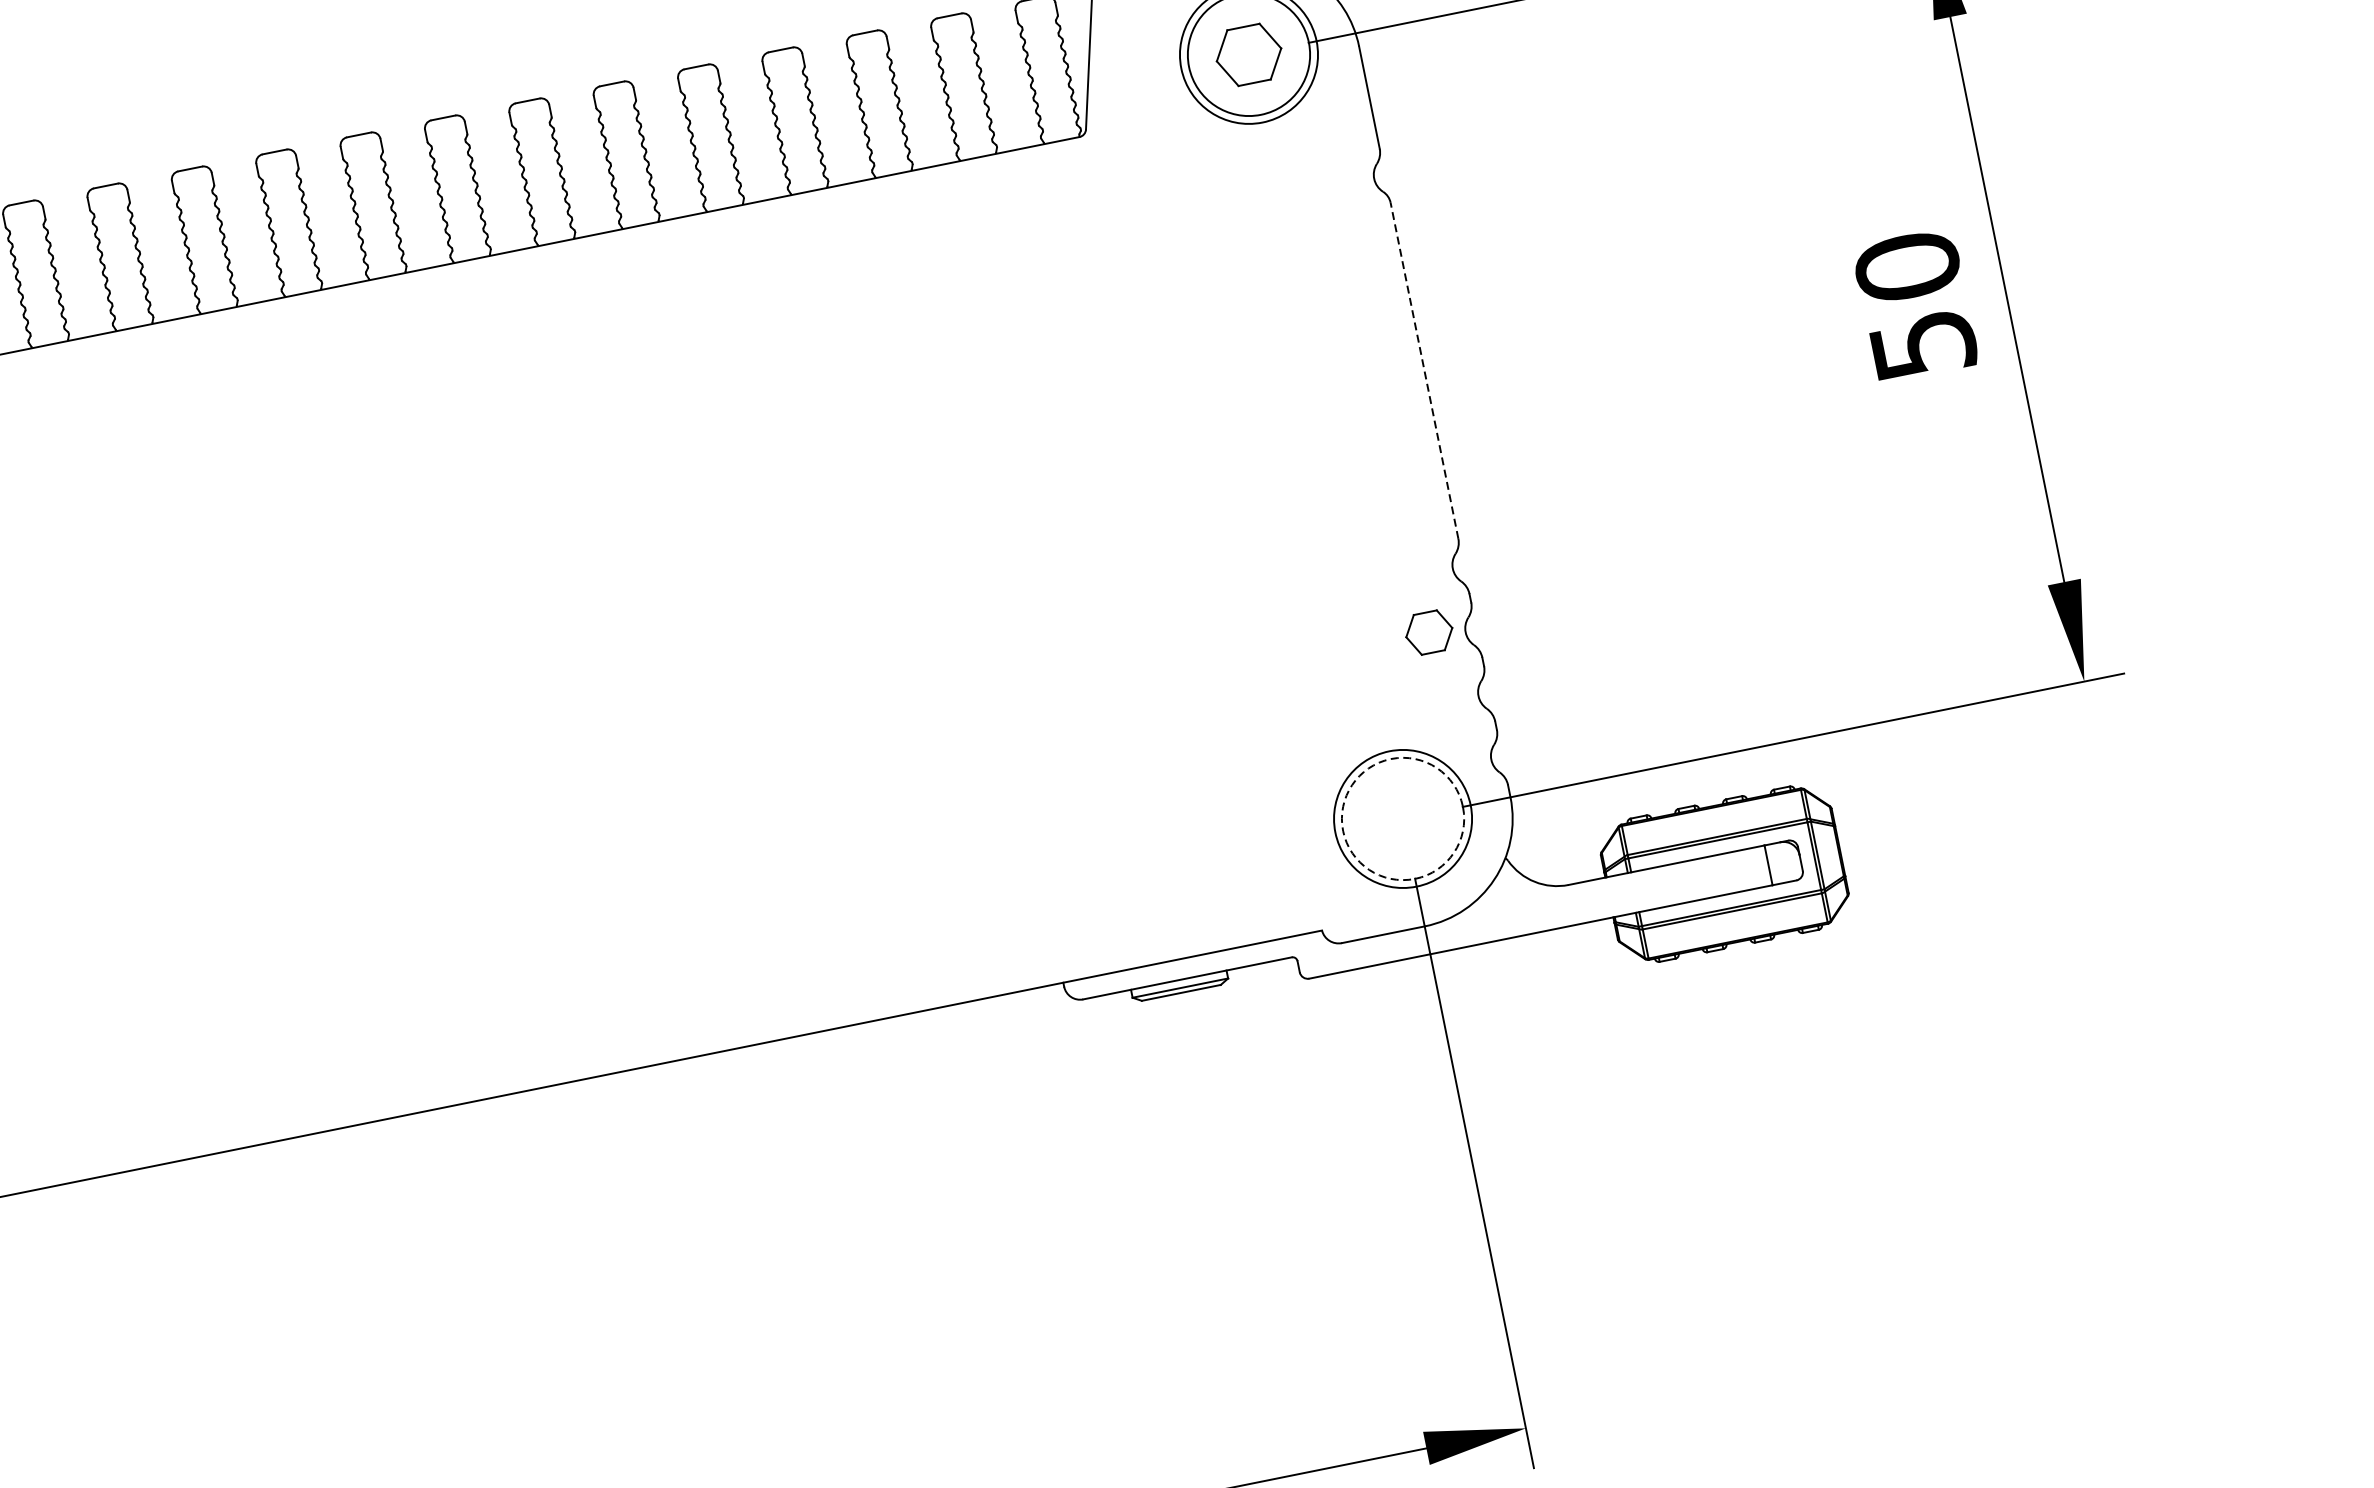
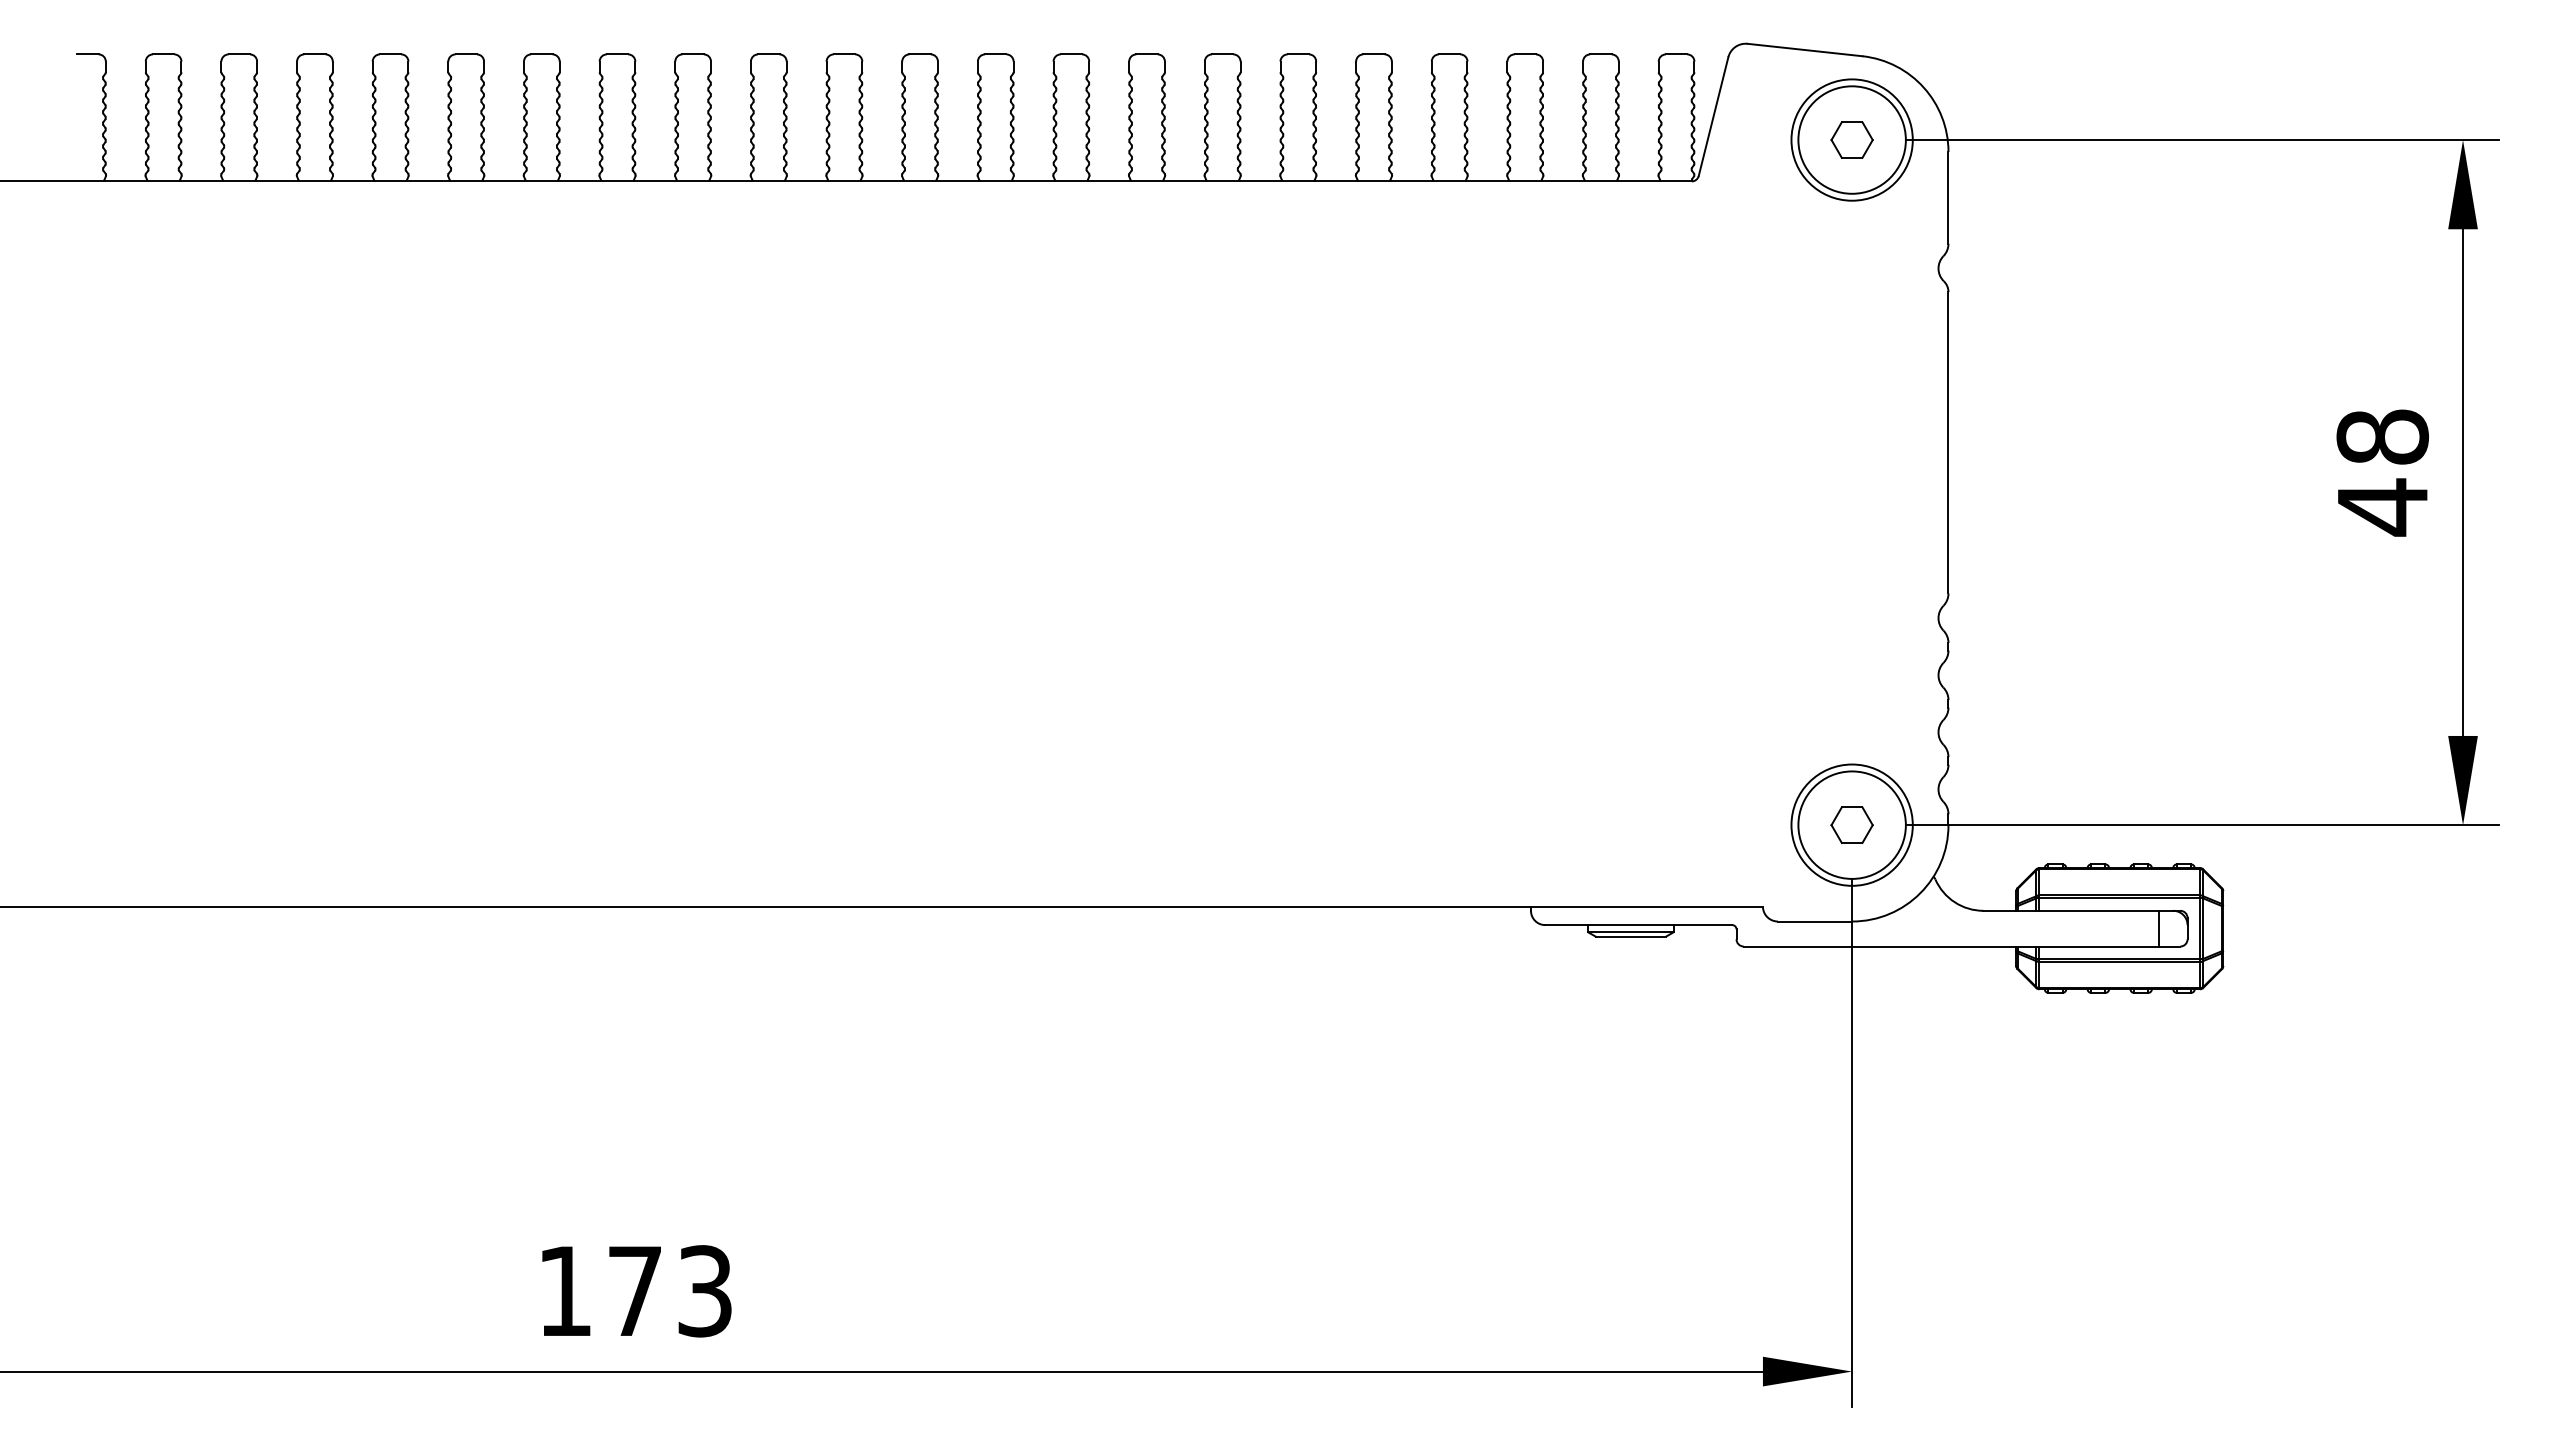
part: (1248, 54) -> (1851, 139), size x0.71
text: (1915, 306) -> (2382, 472), 50 -> 48
line: (1424, 370) -> (1948, 442), dashed -> solid
part: (1428, 633) -> (1851, 825), moved
circle: (1402, 818) -> (1851, 824), dashed -> solid

